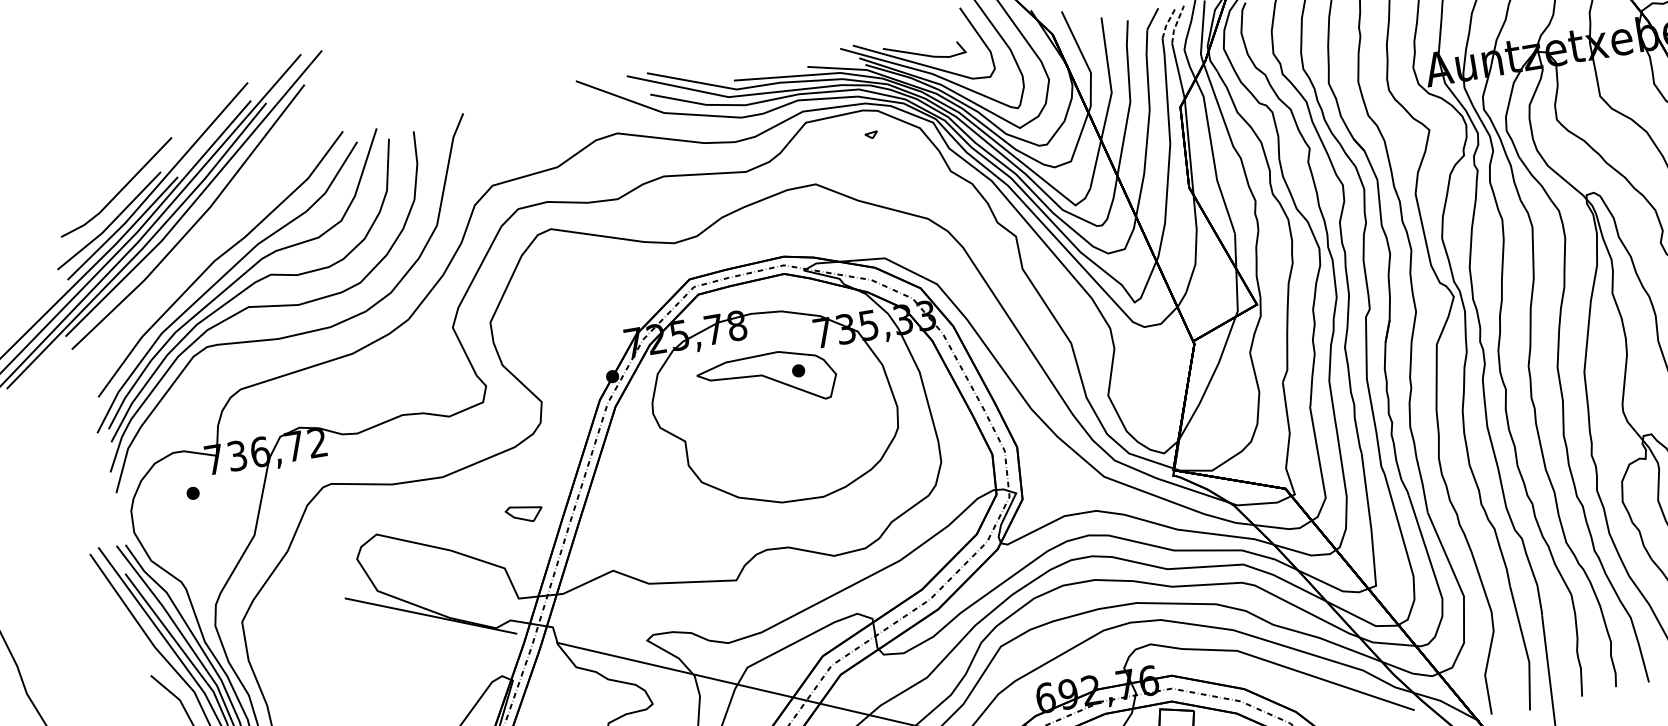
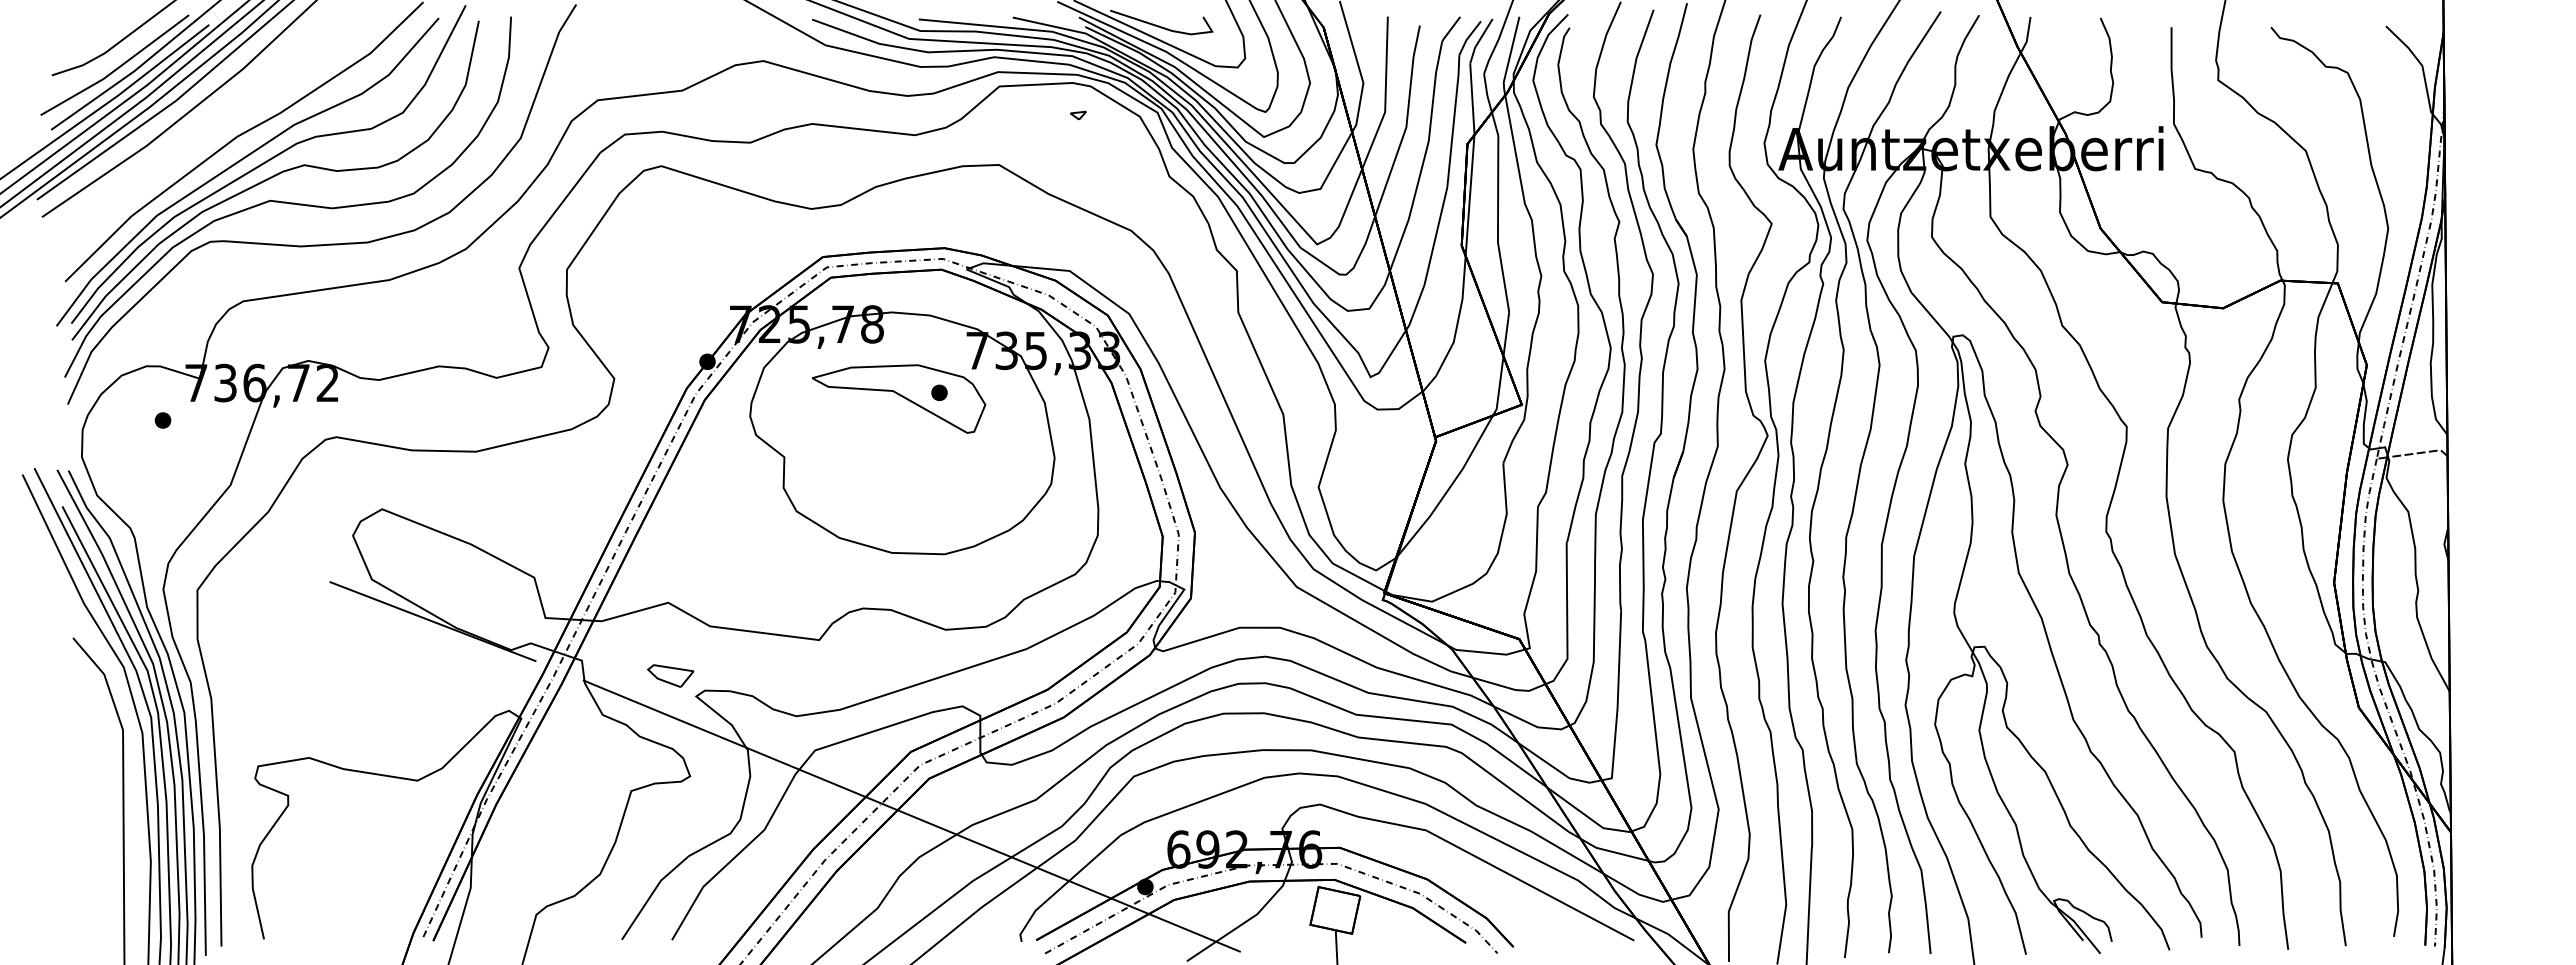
line: (1167, 23) -> (1468, 37), dashed -> solid
line: (1176, 24) -> (1479, 40), dashed -> solid
part: (524, 513) -> (670, 675), moved

